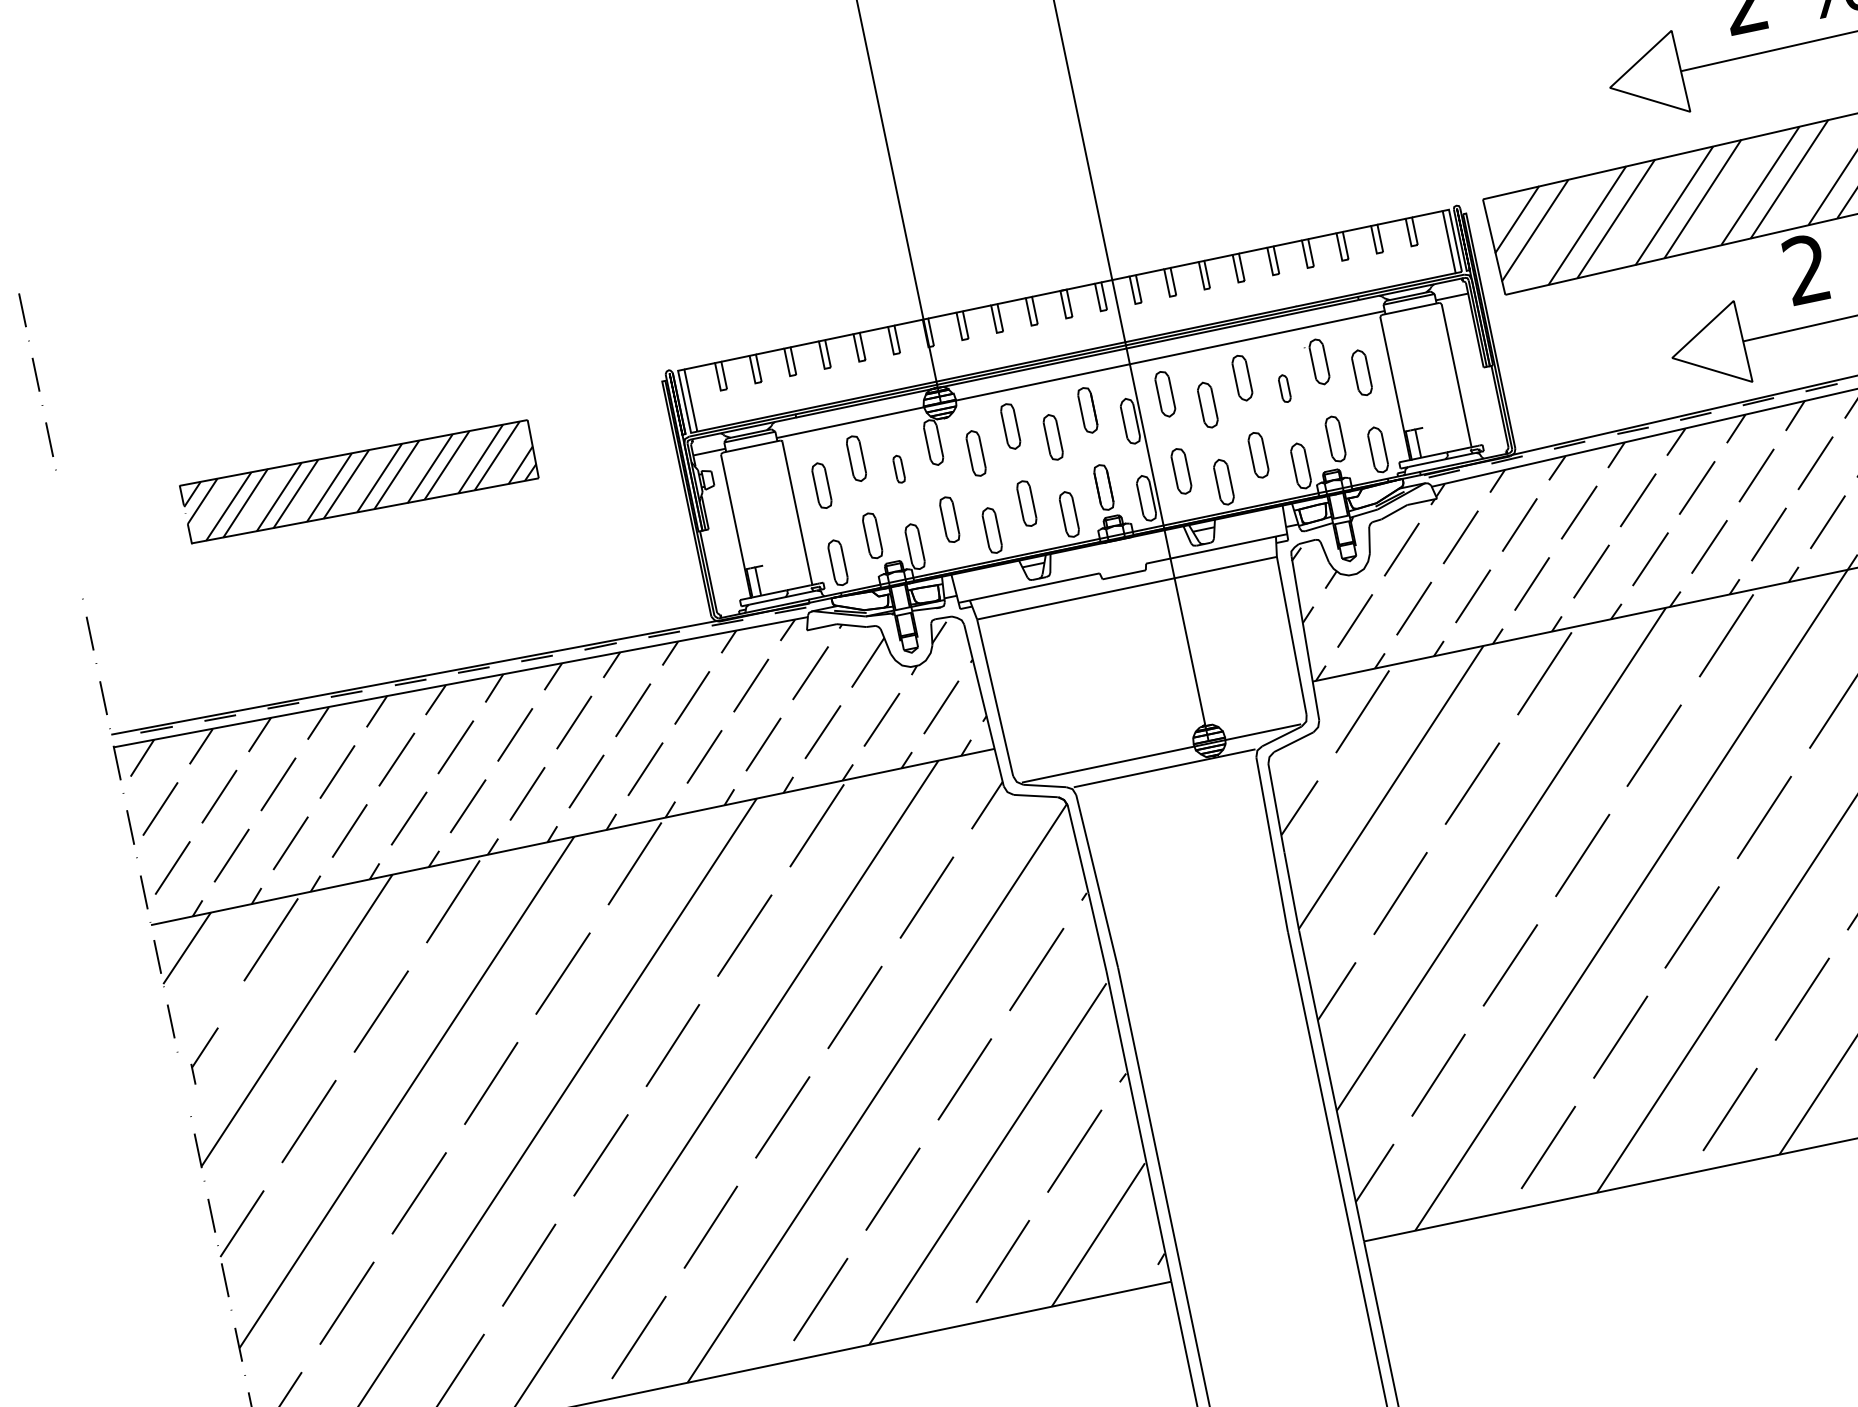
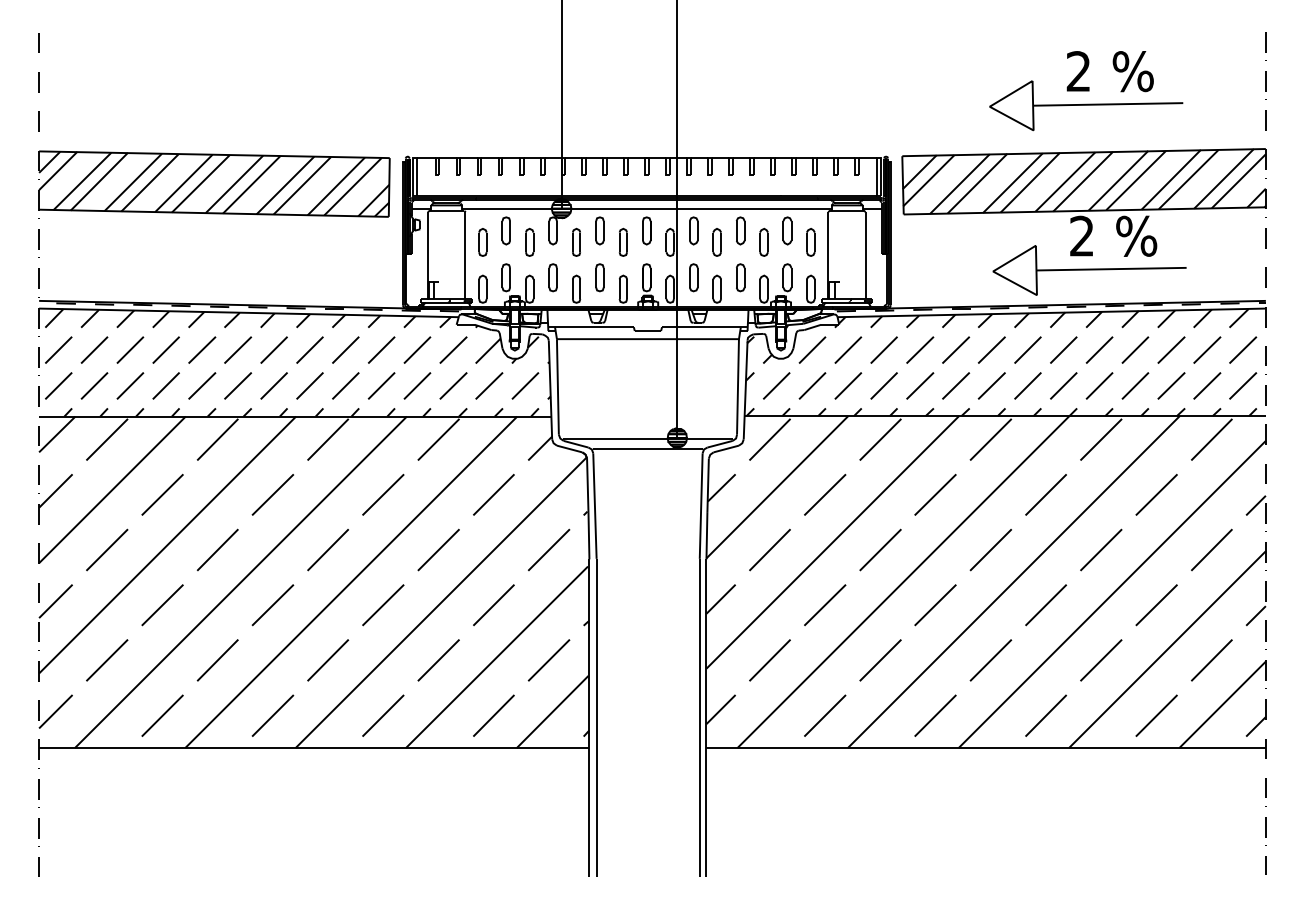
part: (1283, 387) -> (763, 241), size x1.67
part: (898, 468) -> (529, 241), size x1.67
part: (359, 480) -> (214, 183), size x1.67
part: (206, 1056) -> (55, 499), size x1.67

